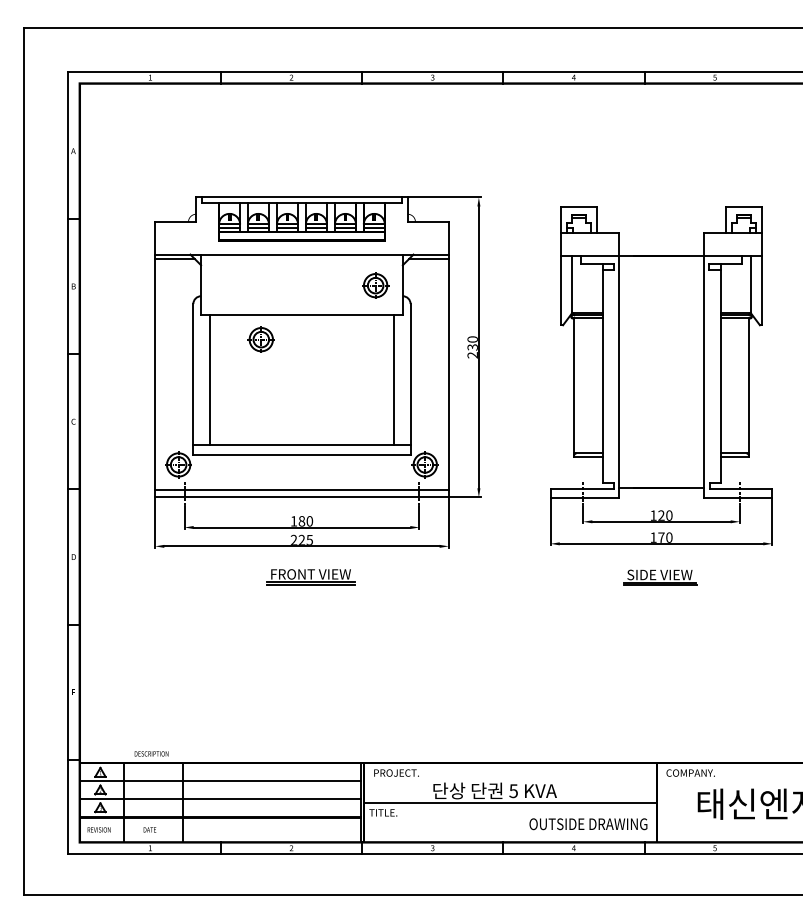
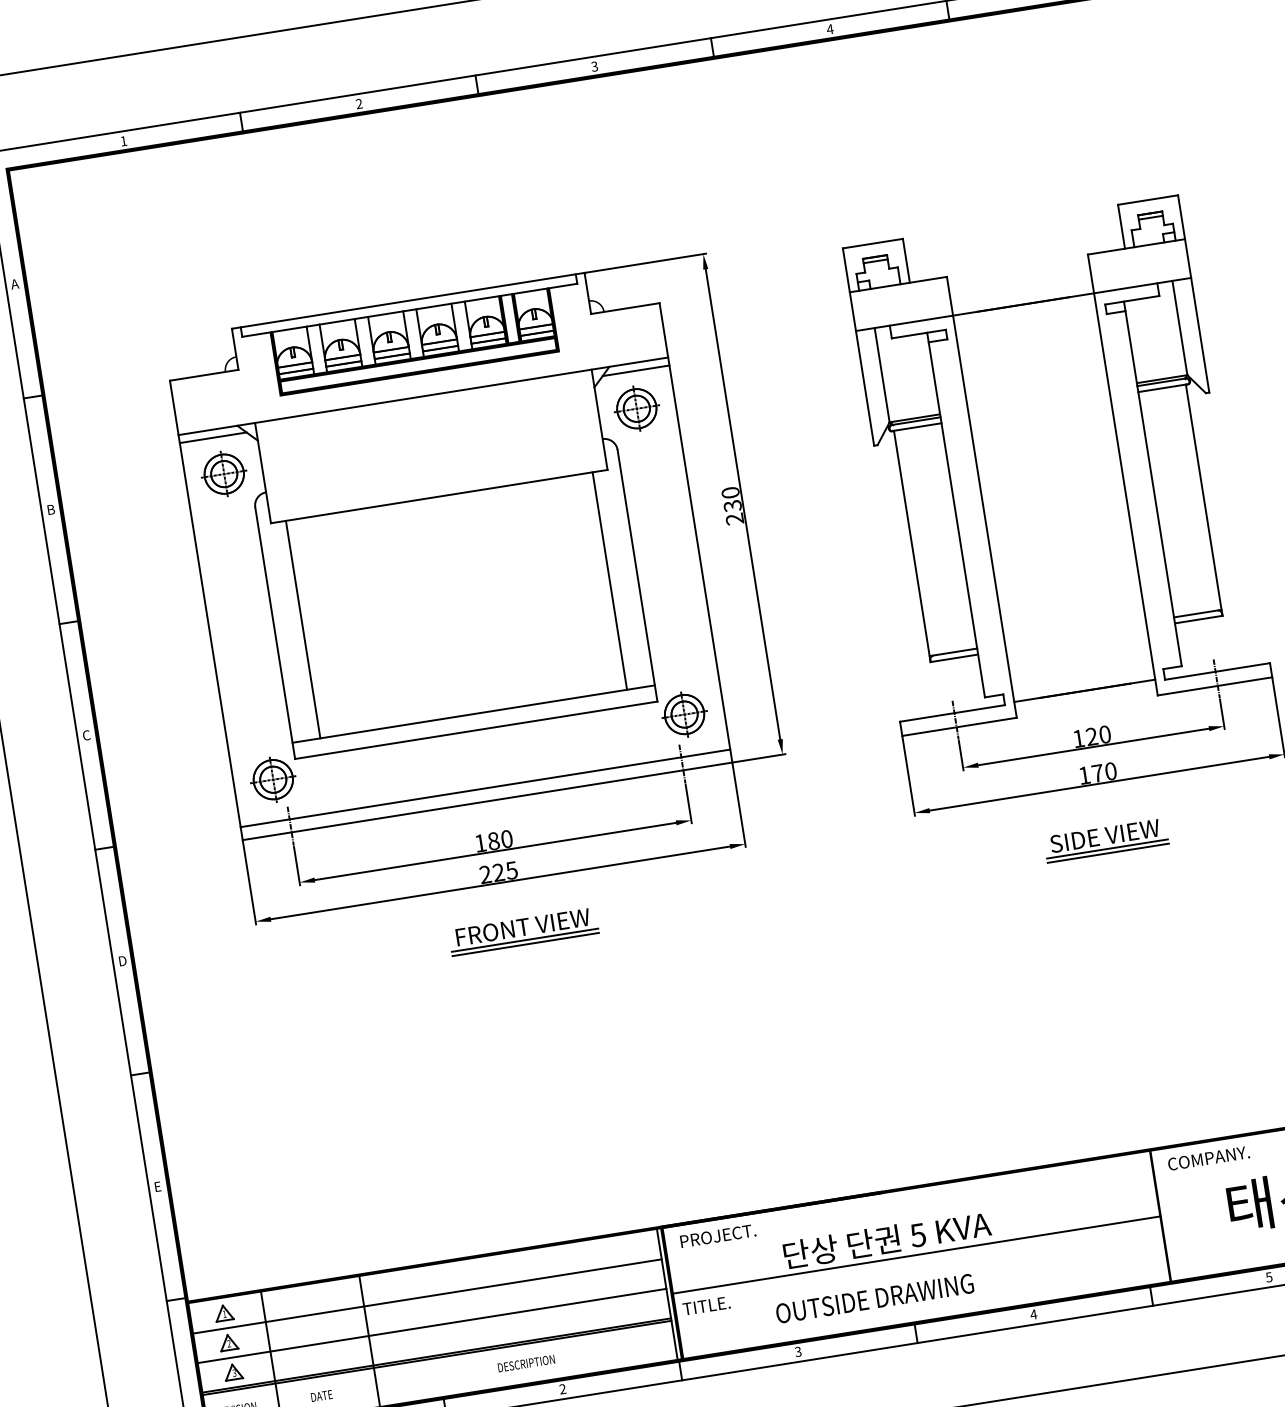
part: (375, 285) -> (636, 408), moved
part: (260, 339) -> (222, 474), moved
text: (151, 753) -> (526, 1362), moved
text: (588, 824) -> (875, 1299), moved

